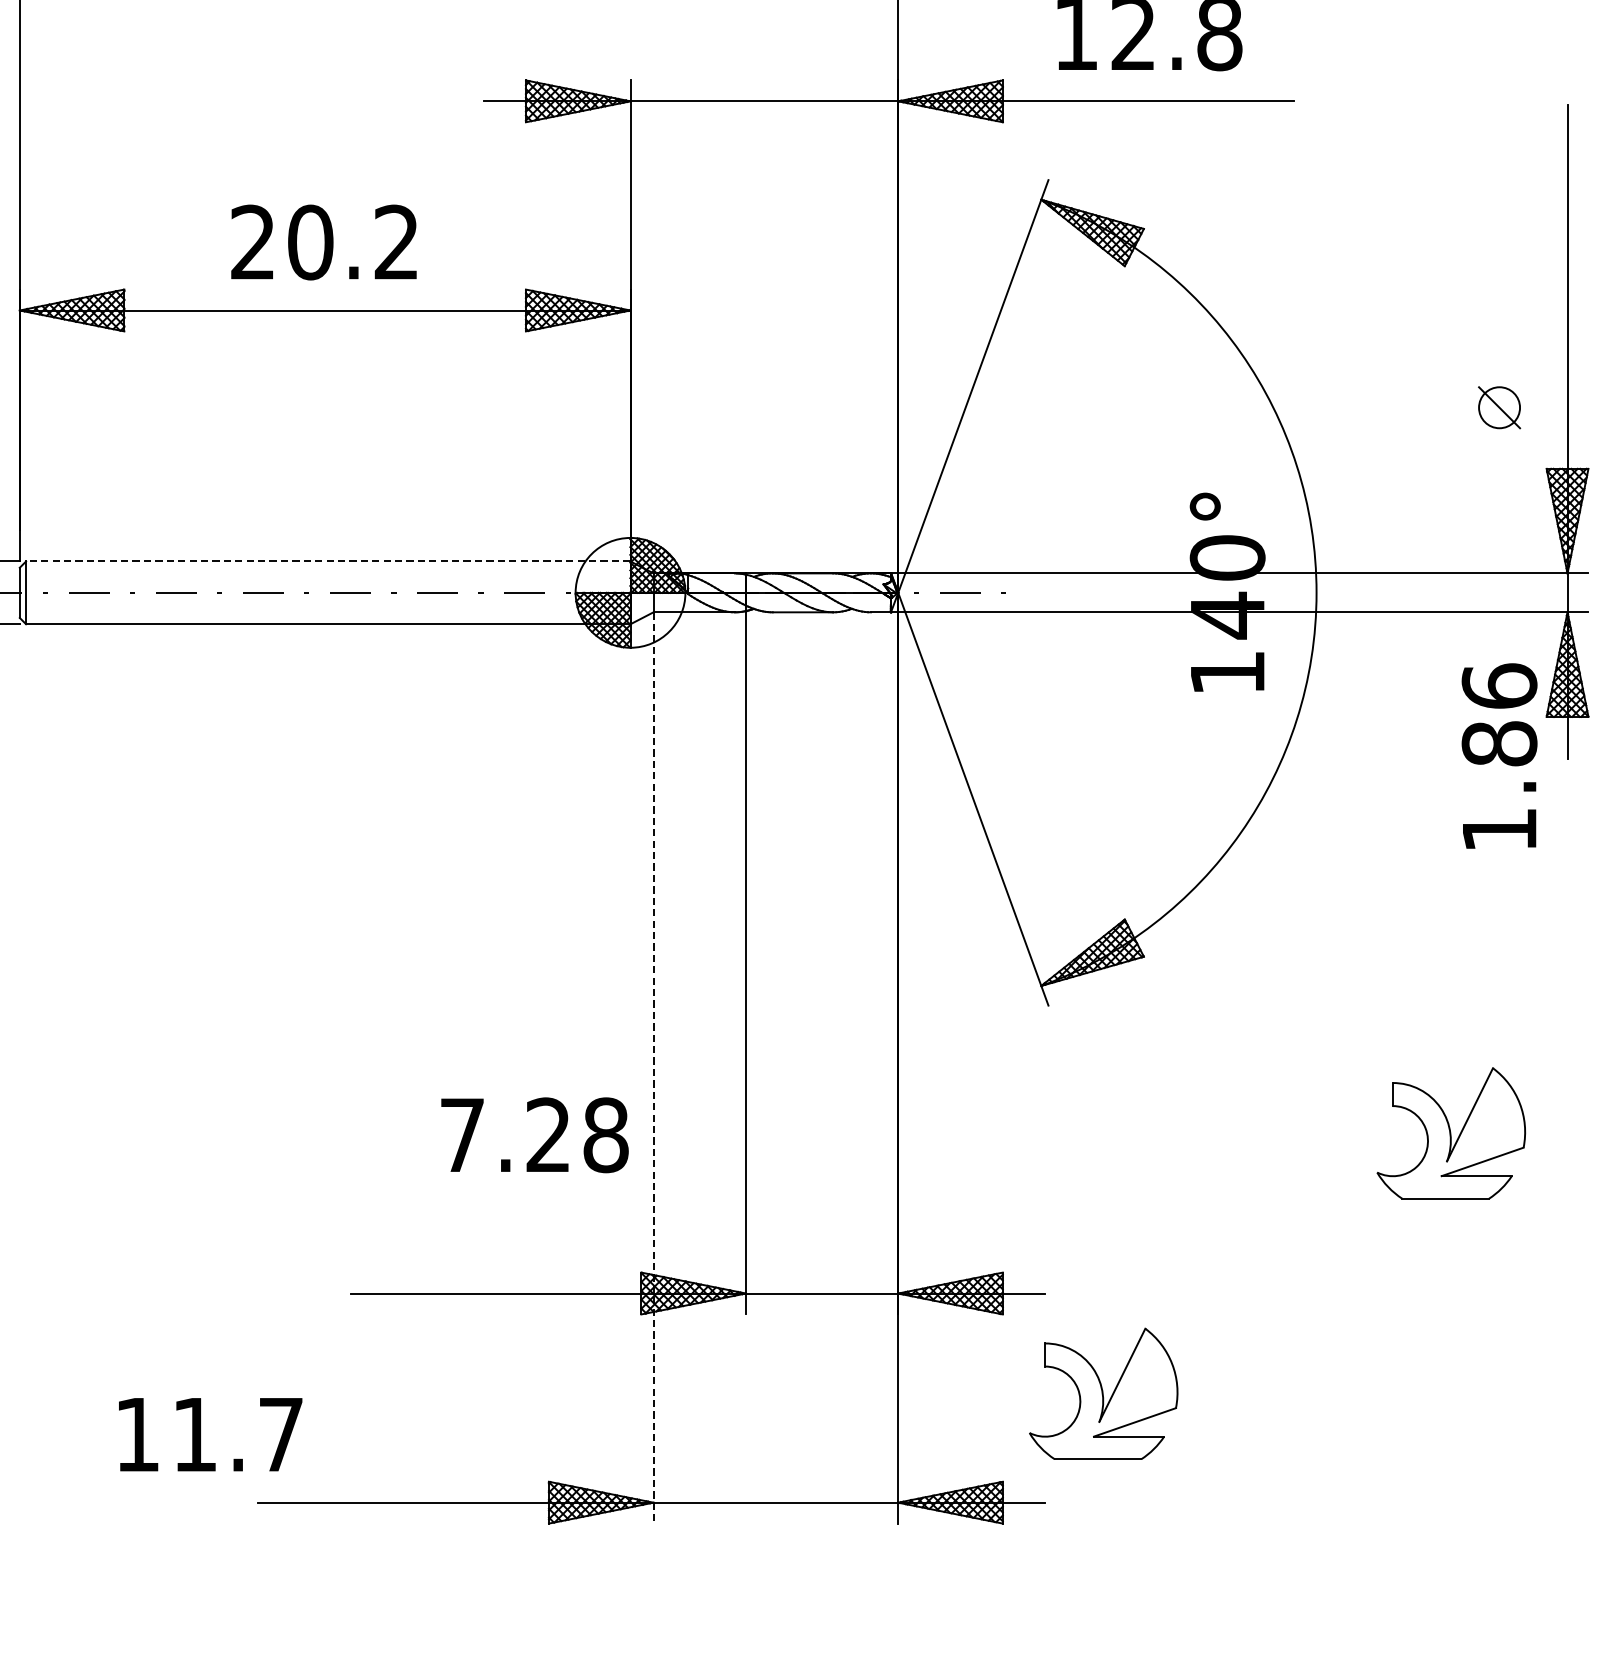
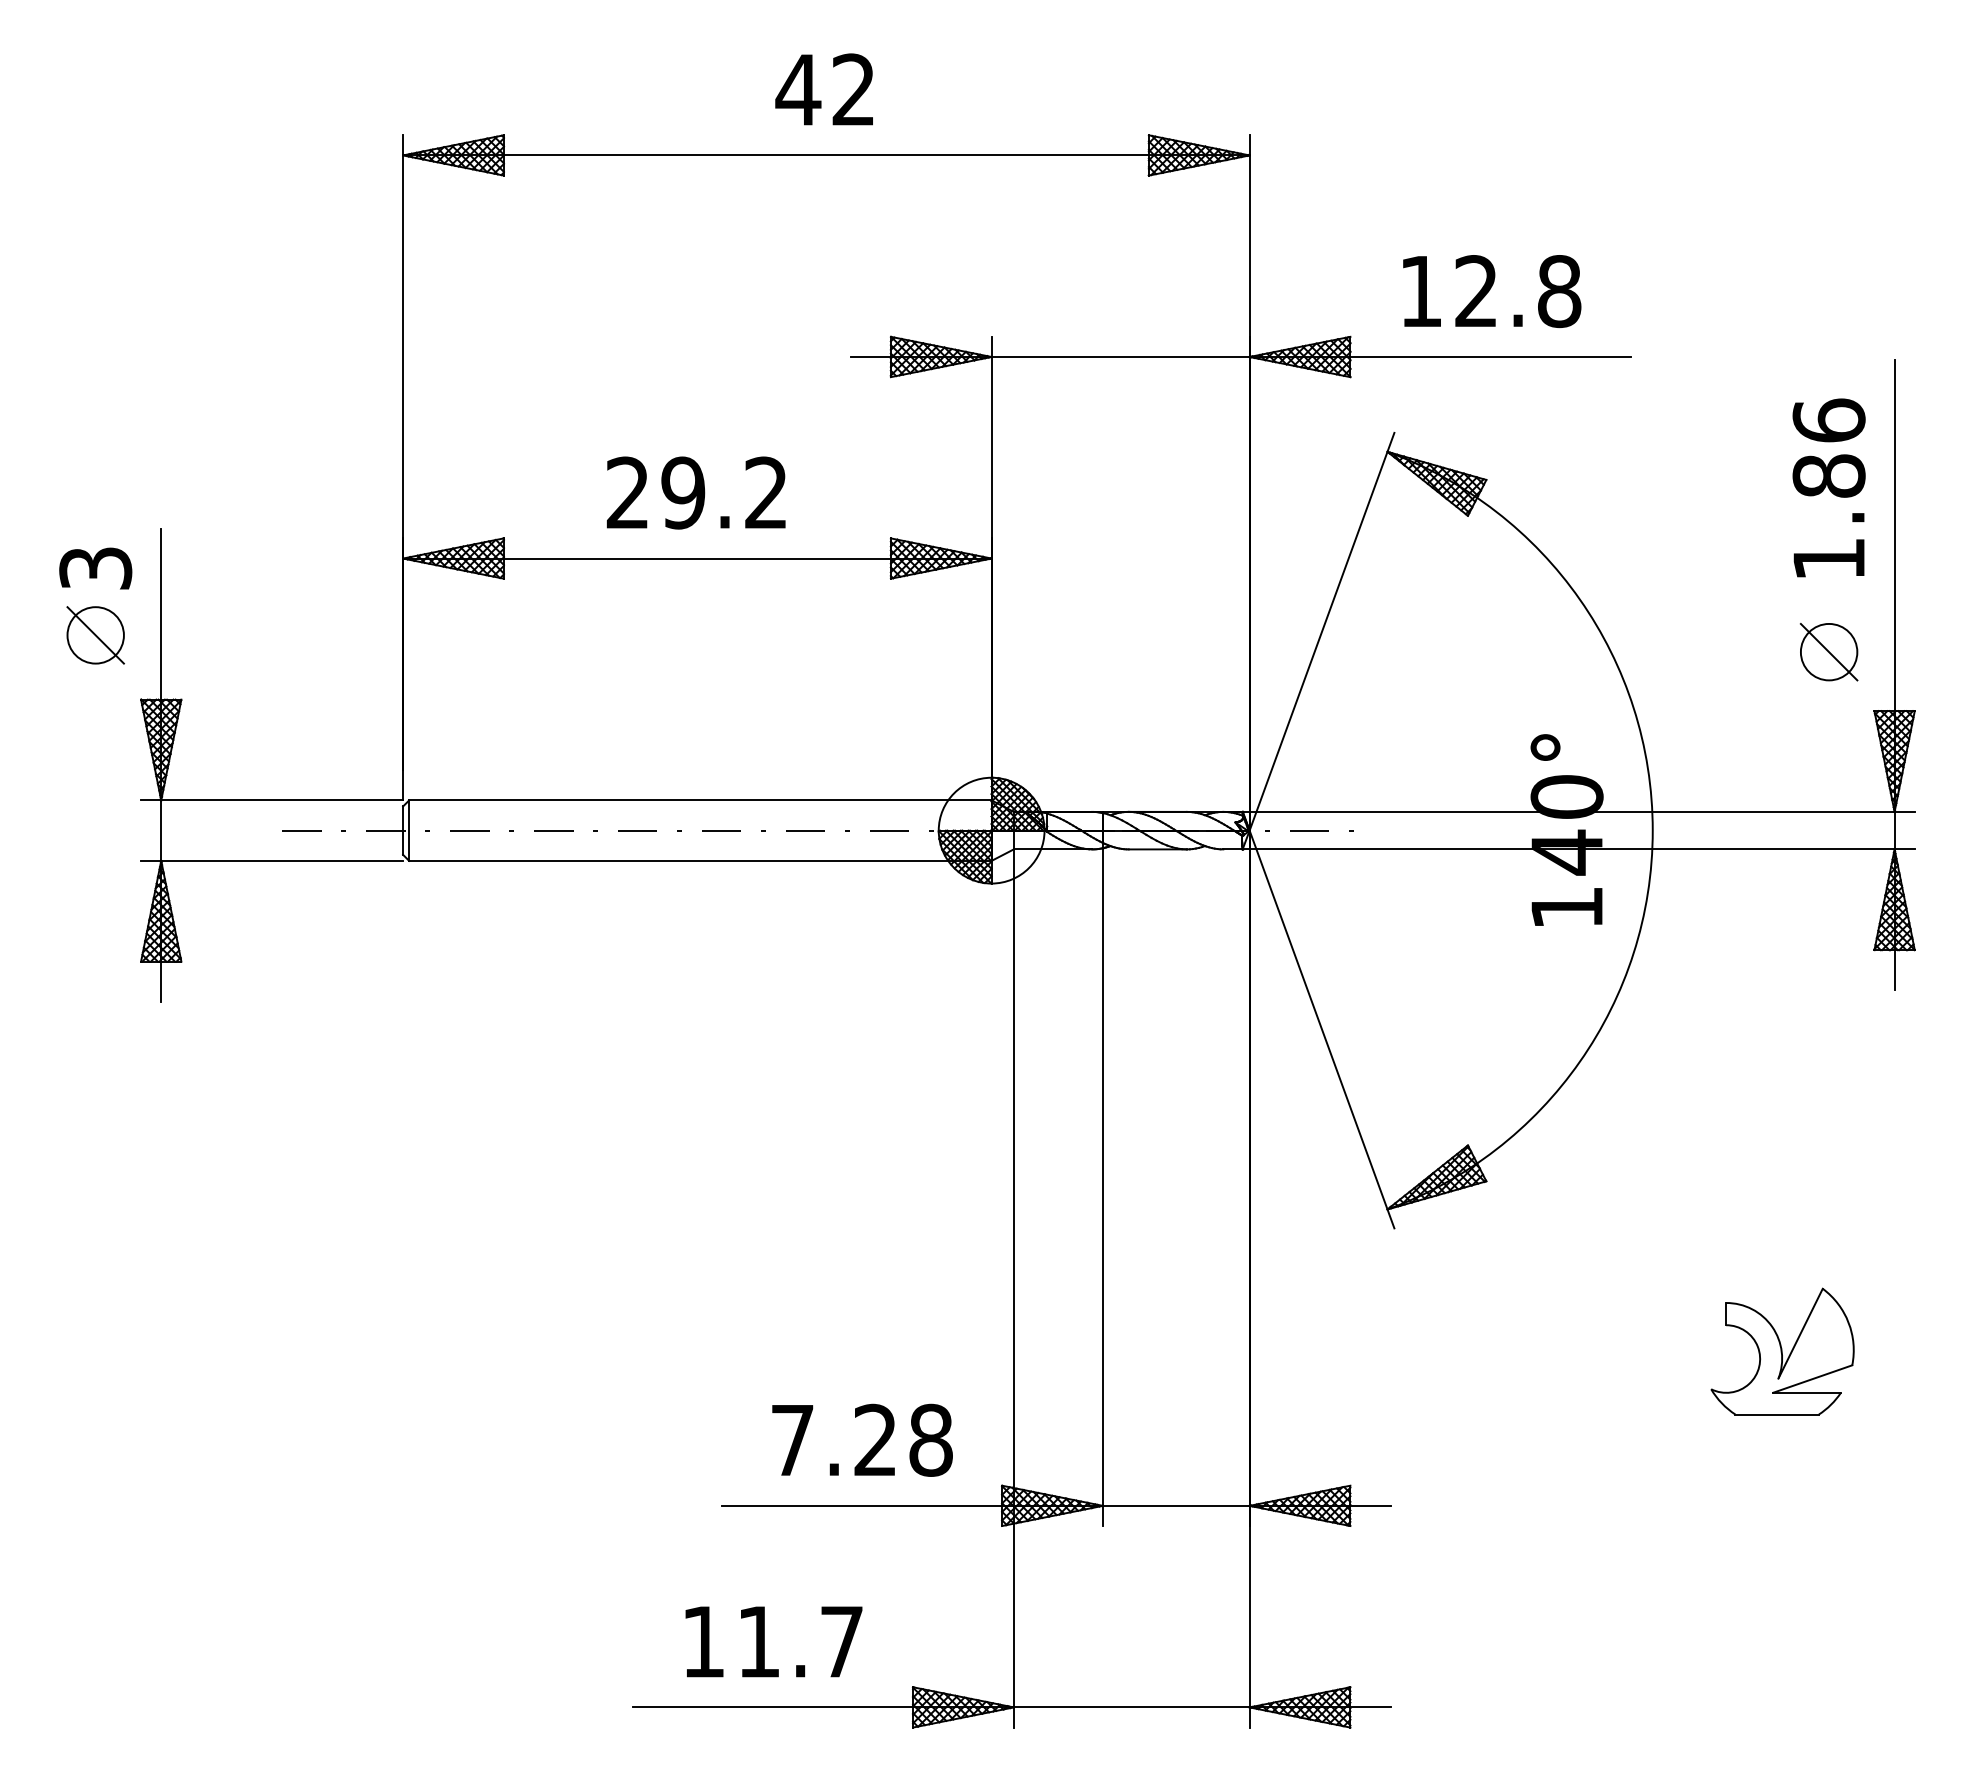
text: (310, 241) -> (683, 492), 20.2 -> 29.2
part: (1498, 407) -> (1828, 652), size x1.43
line: (327, 561) -> (699, 800), dashed -> solid
text: (1498, 755) -> (1828, 487), moved
line: (653, 1067) -> (1013, 1288), dashed -> solid
text: (534, 1134) -> (862, 1439), moved
part: (1103, 1393) -> (1447, 1602), removed
text: (210, 1434) -> (773, 1641), moved

